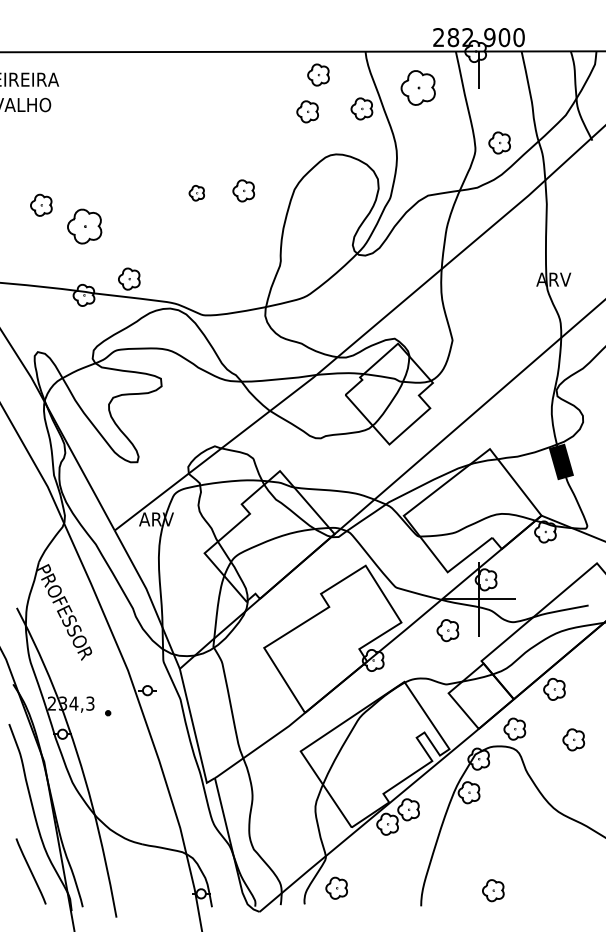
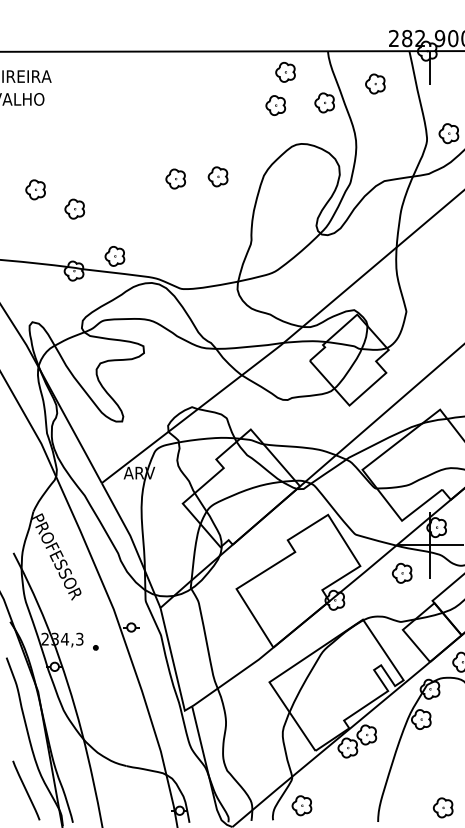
part: (417, 87) -> (374, 83), size x0.62
part: (196, 192) -> (175, 178), size x1.43
part: (84, 226) -> (74, 208), size x0.62

